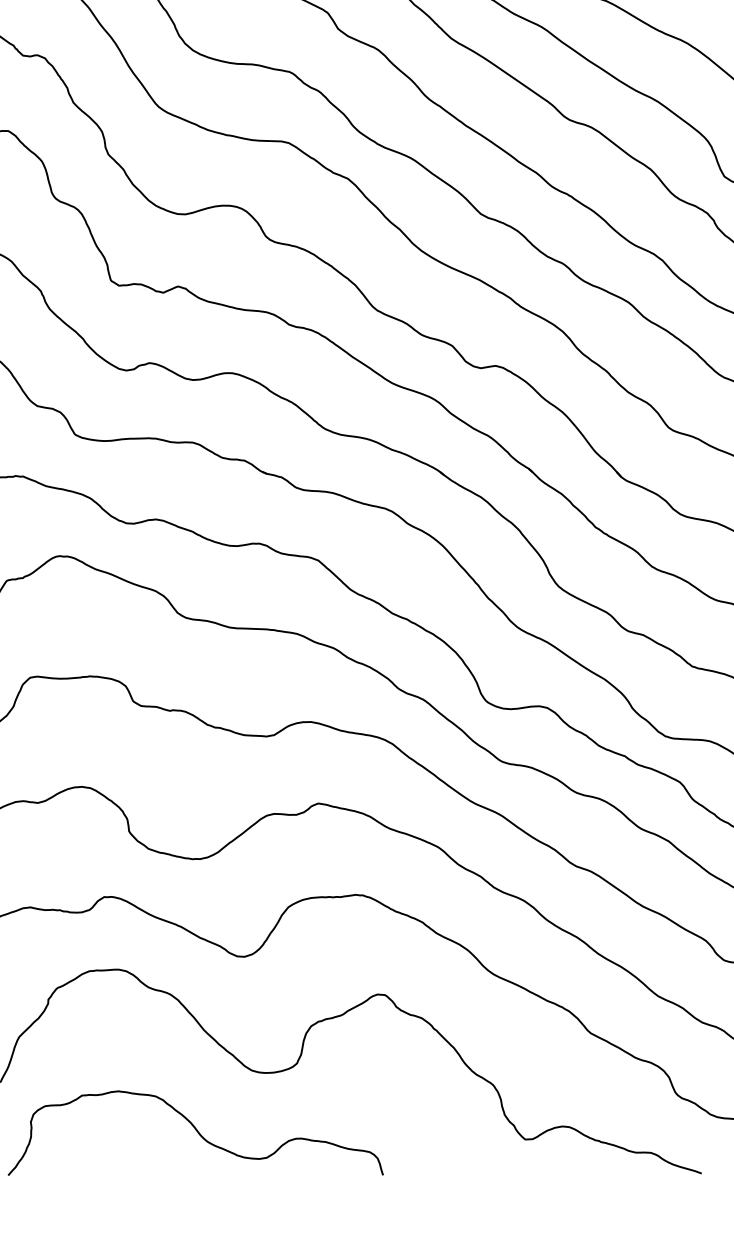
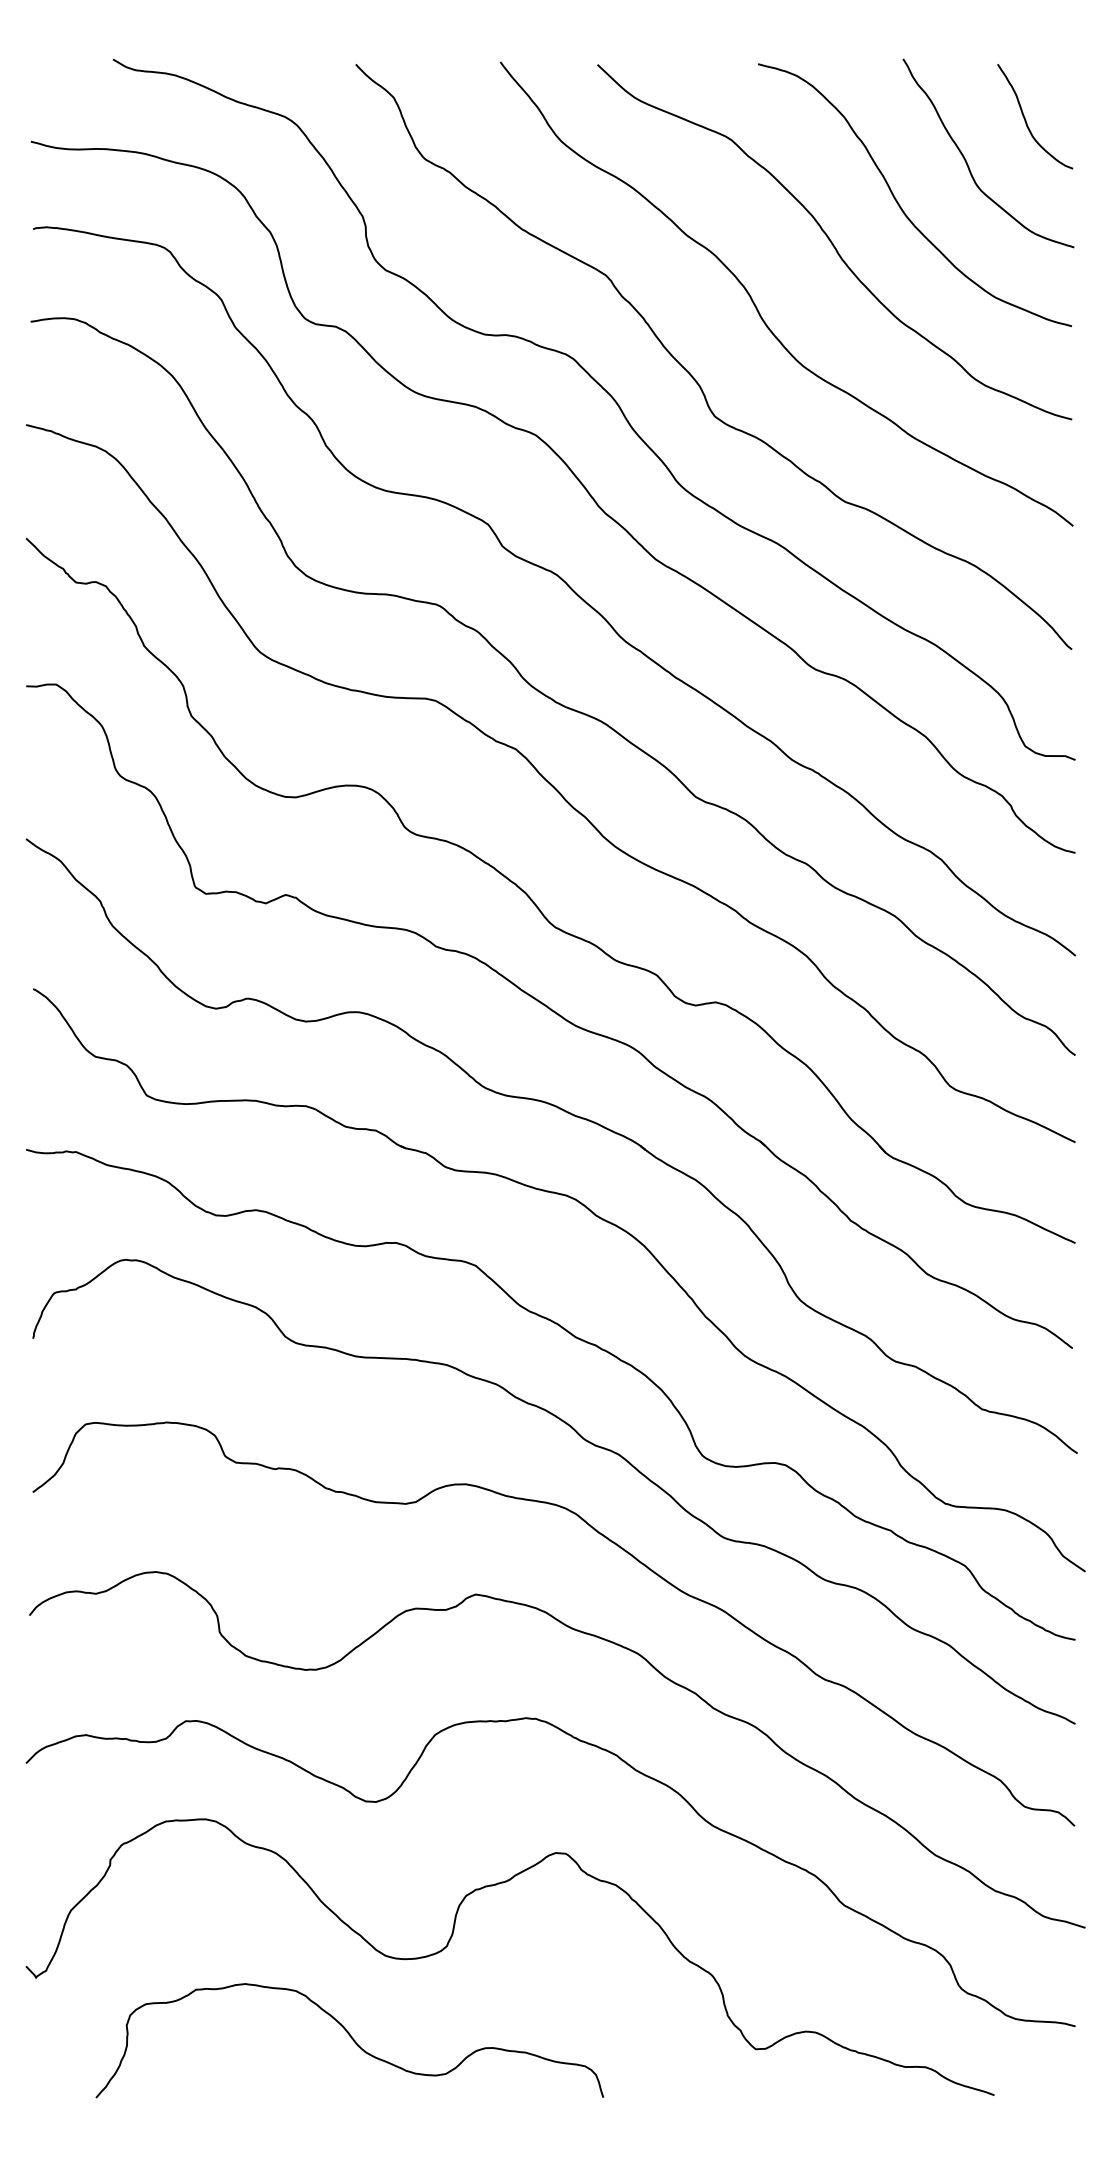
curve: (197, 1131) -> (351, 2038), moved

